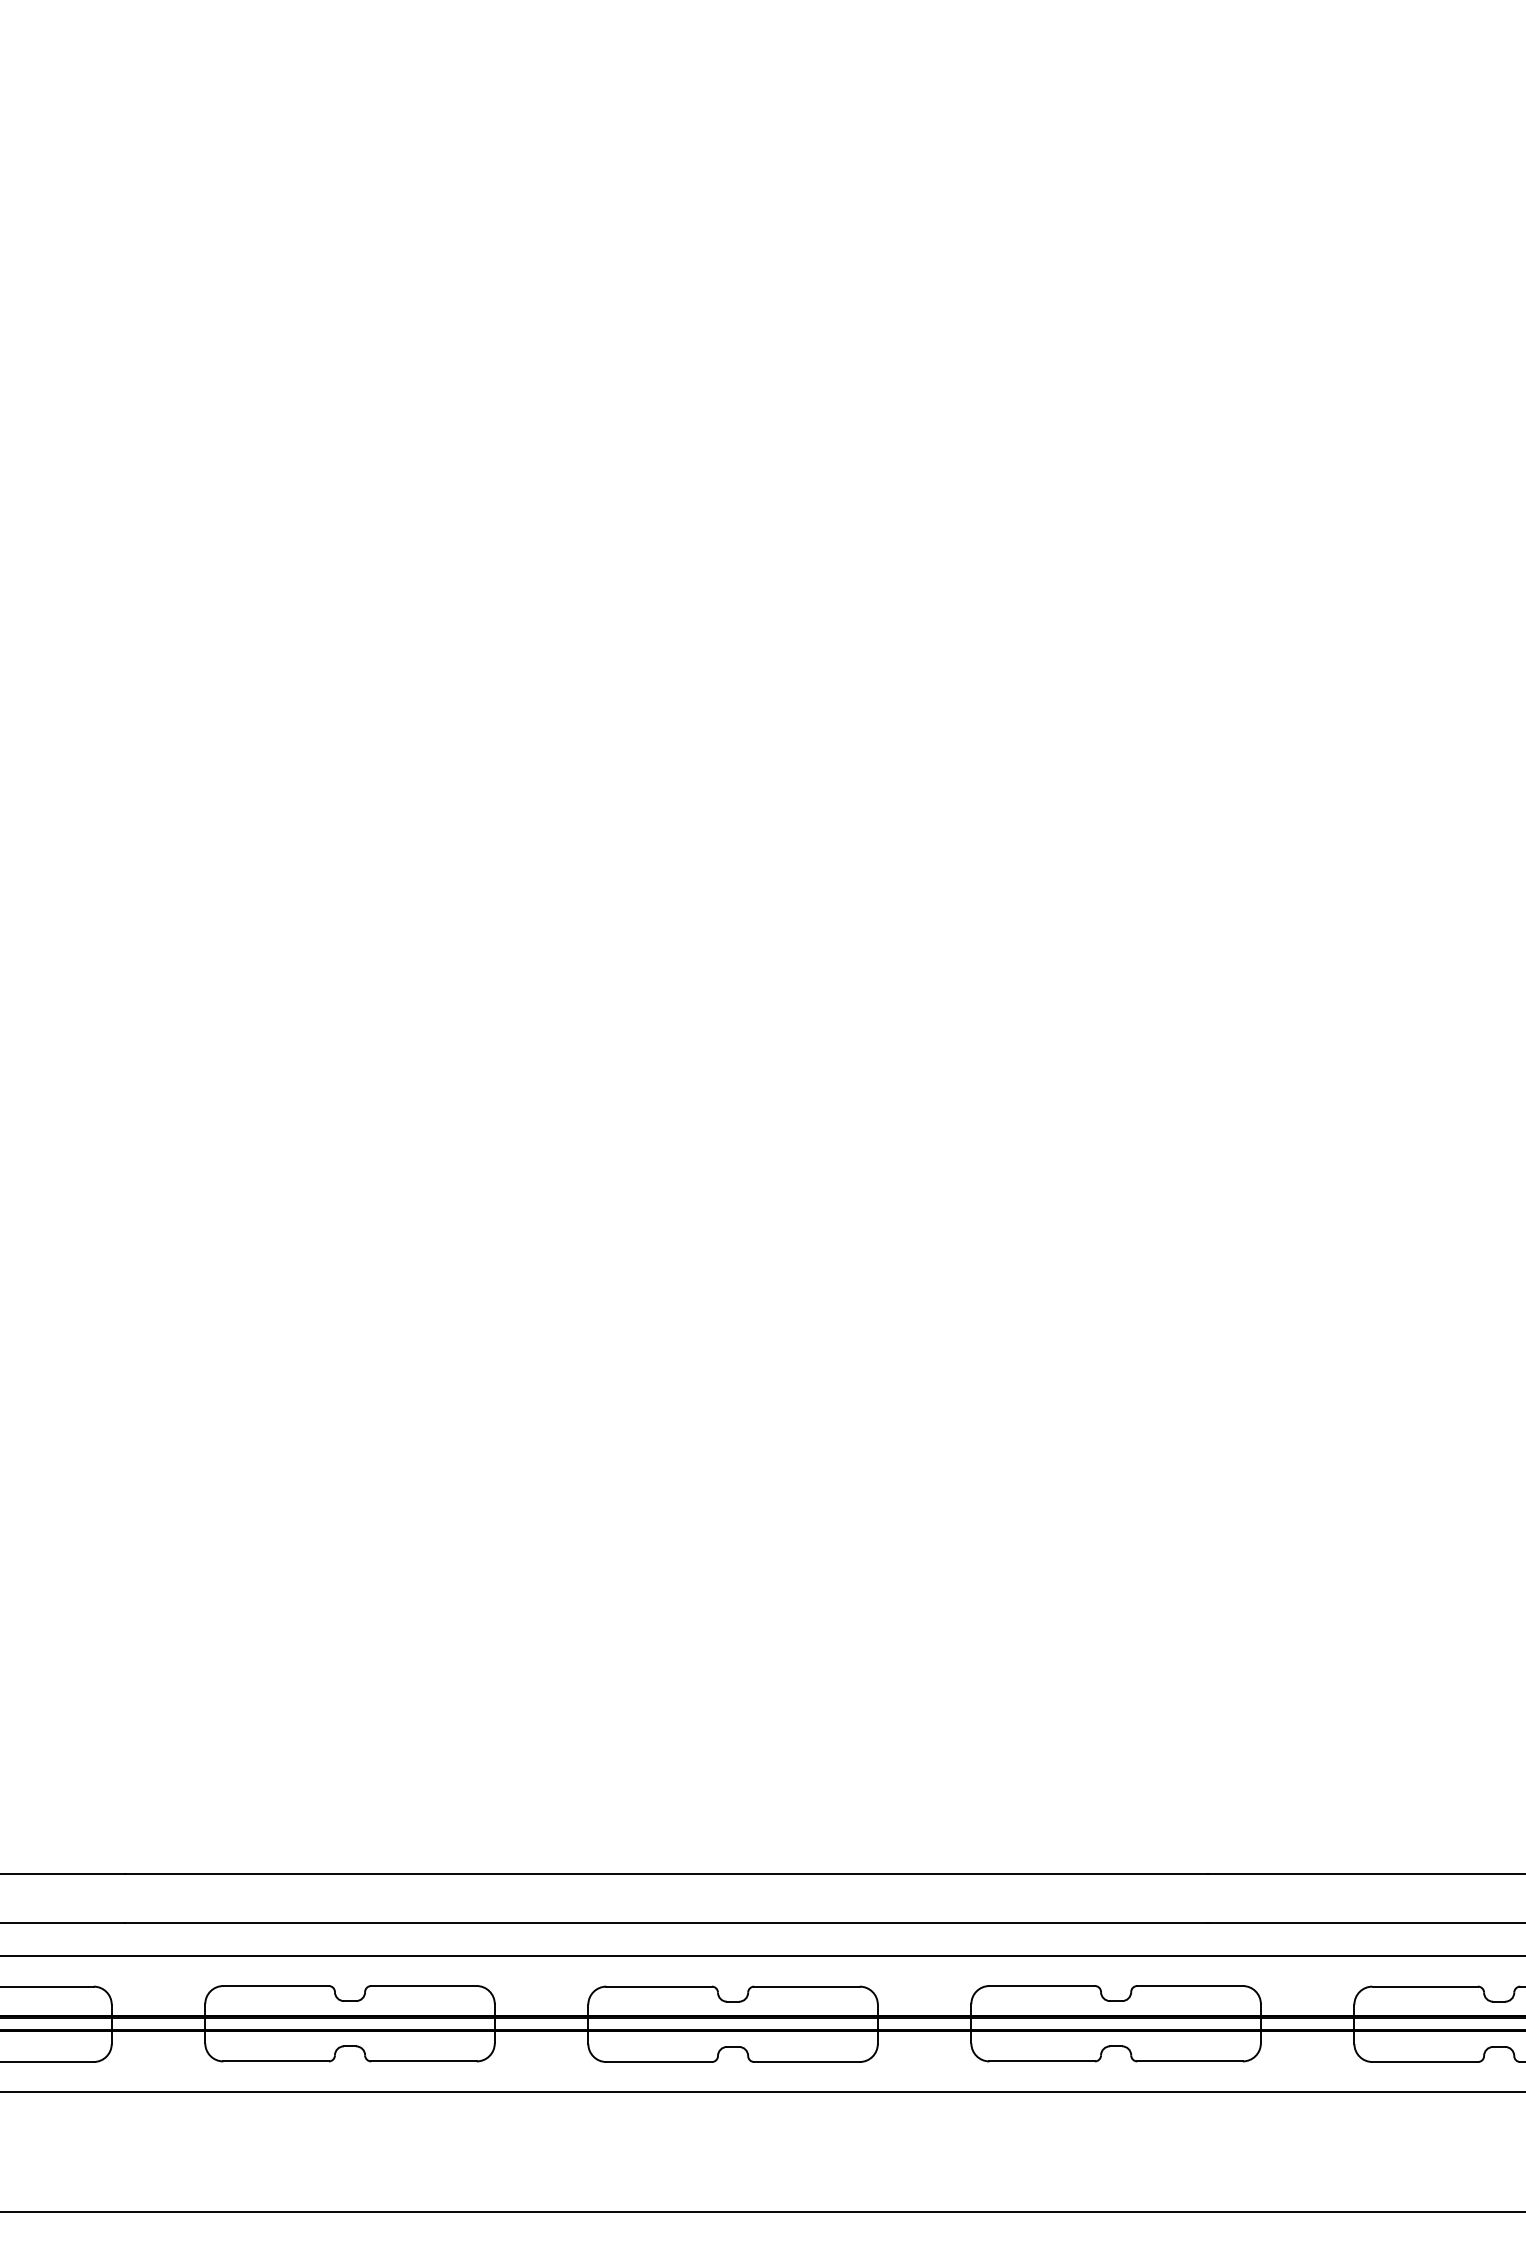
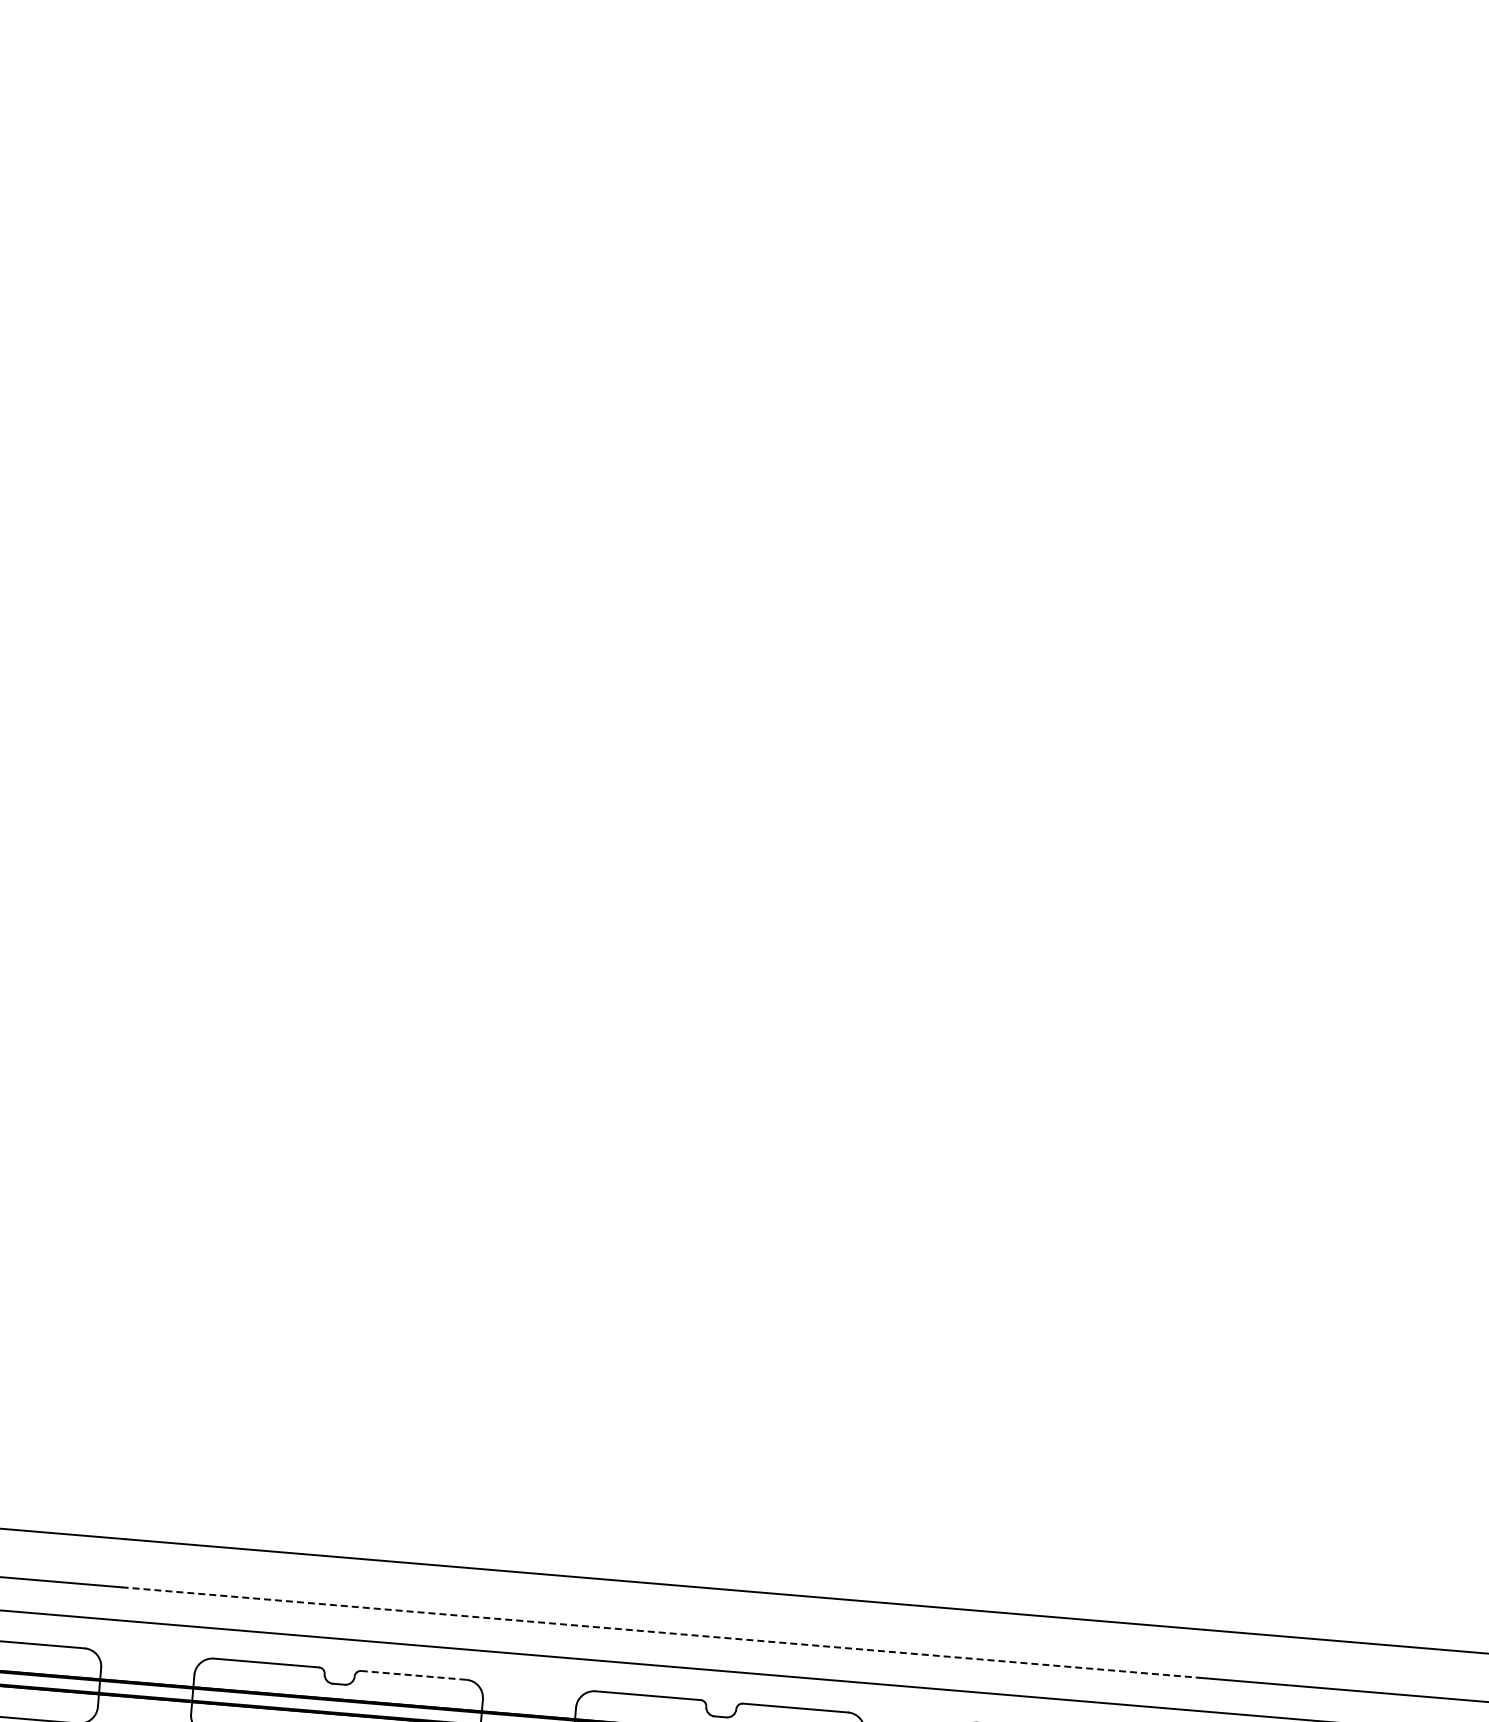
line: (667, 1922) -> (661, 1632), solid -> dashed
line: (423, 1986) -> (413, 1675), solid -> dashed

